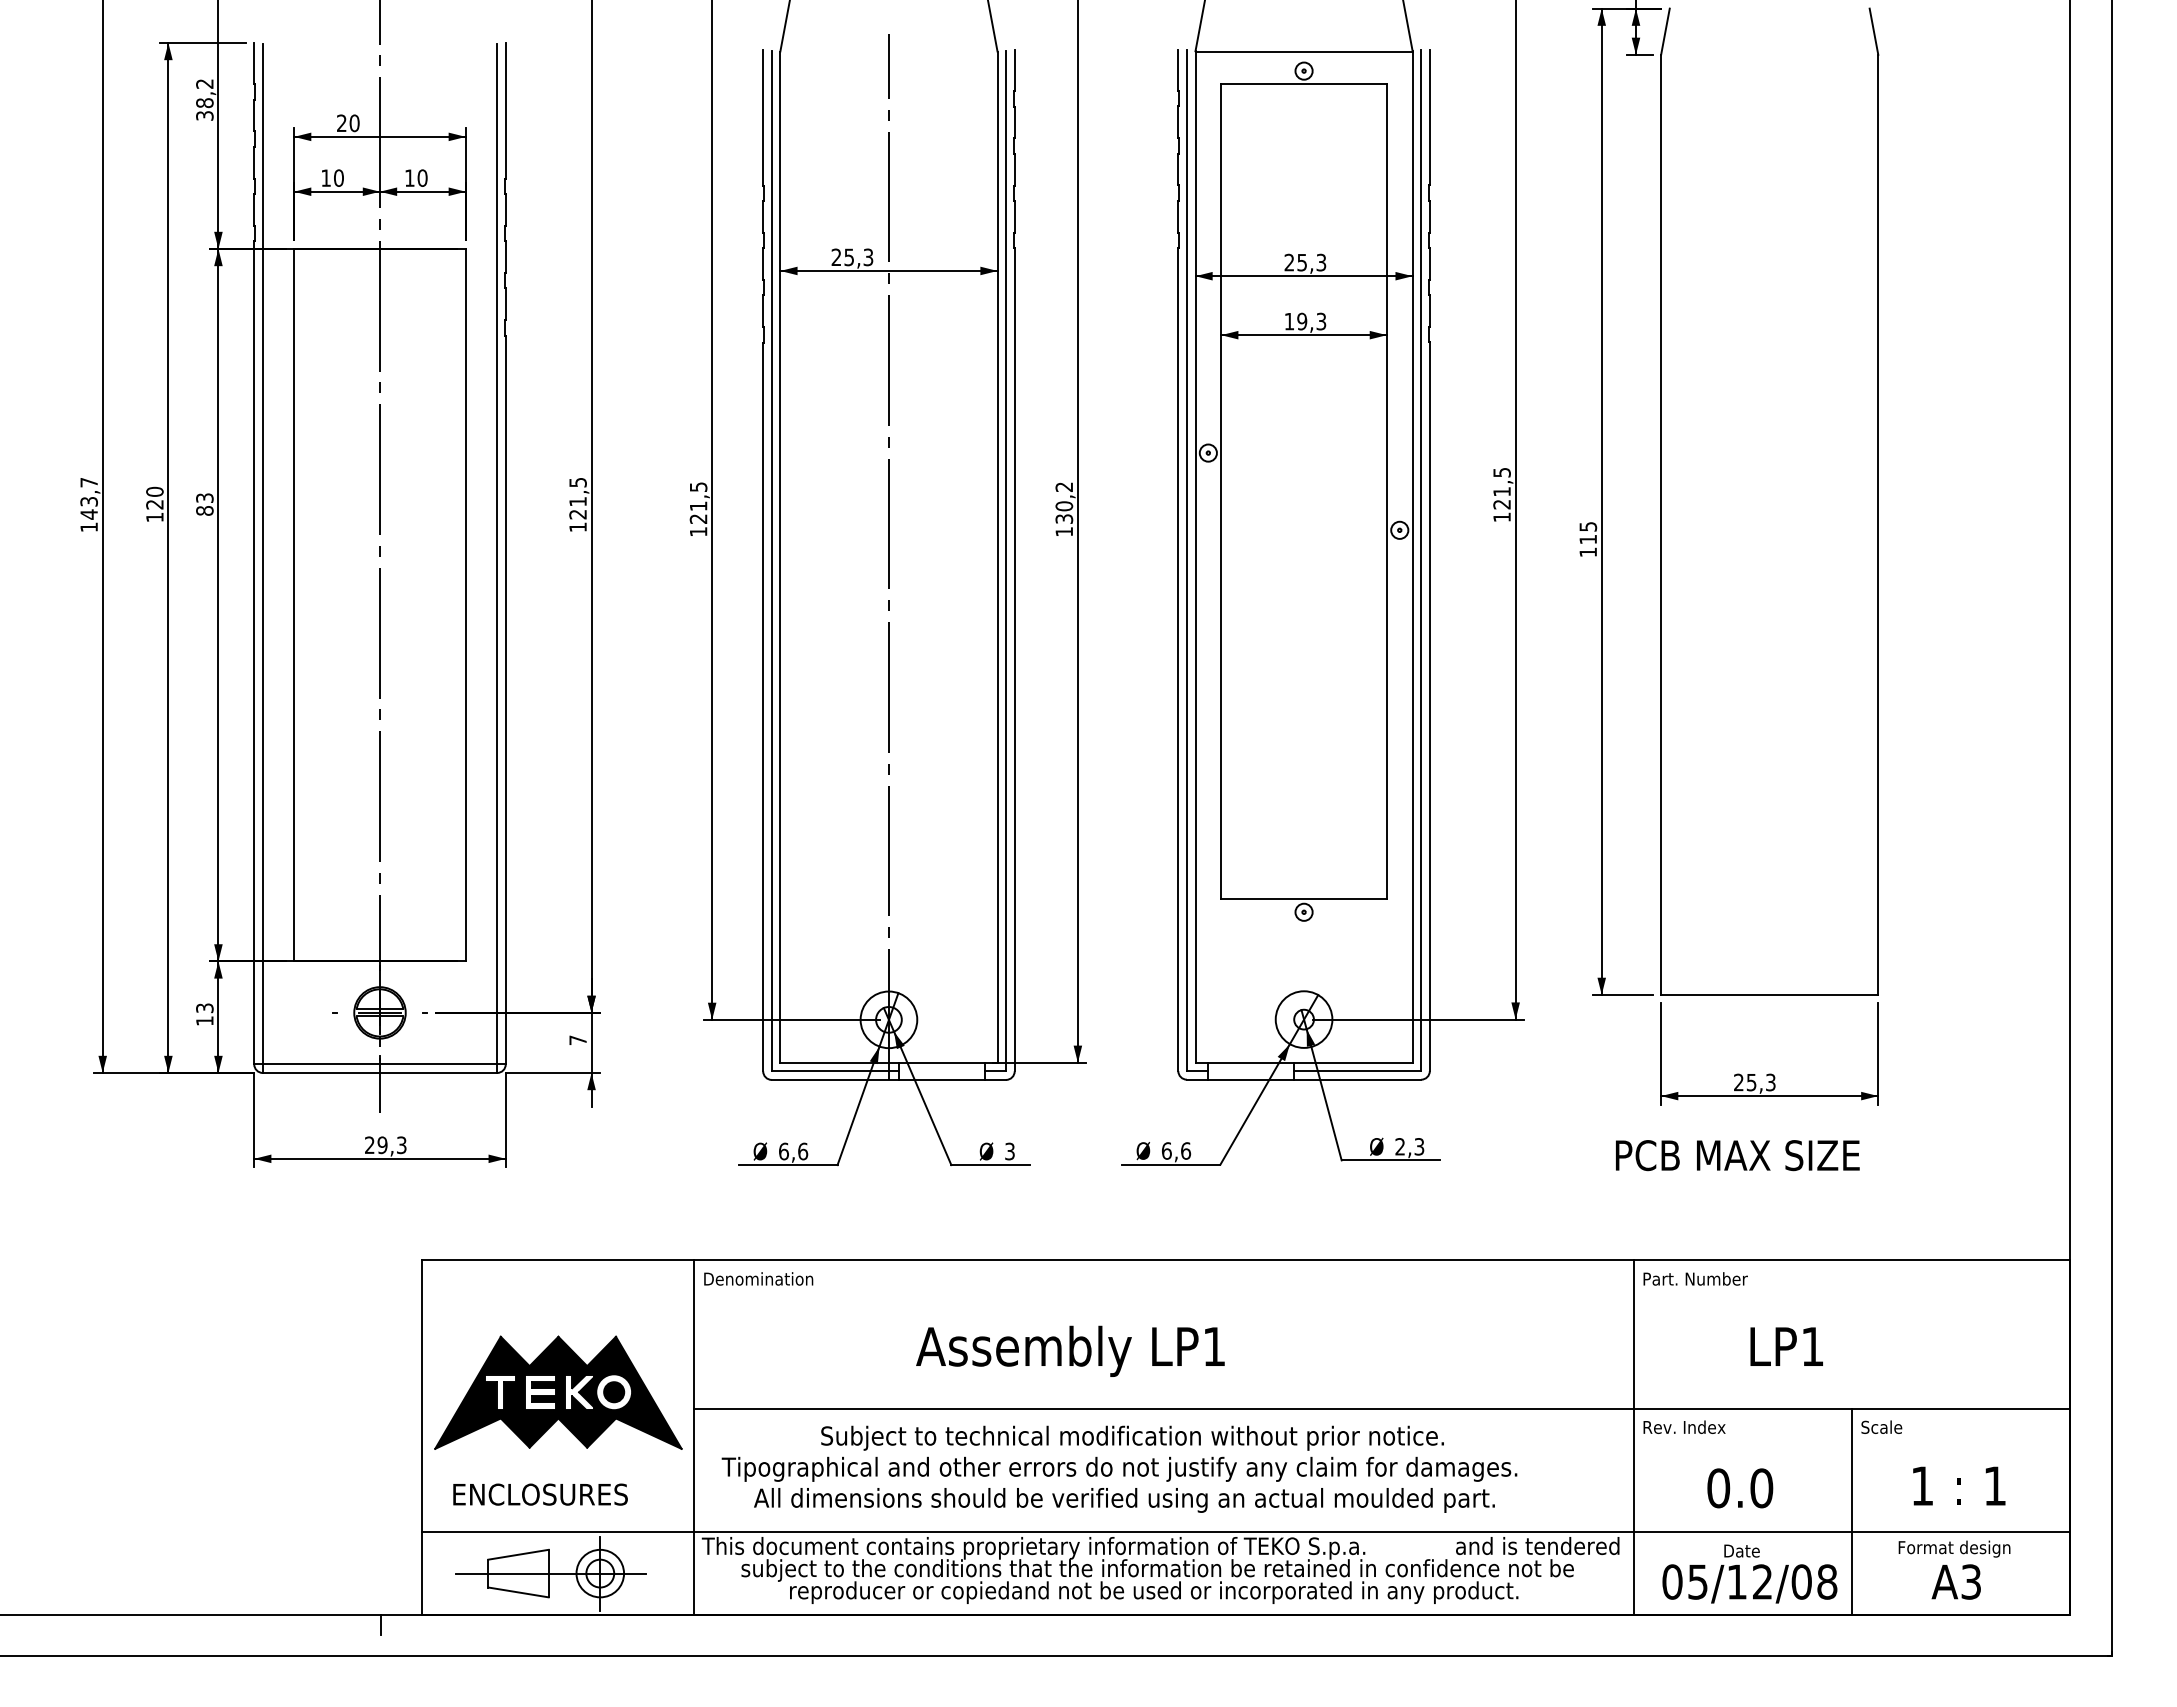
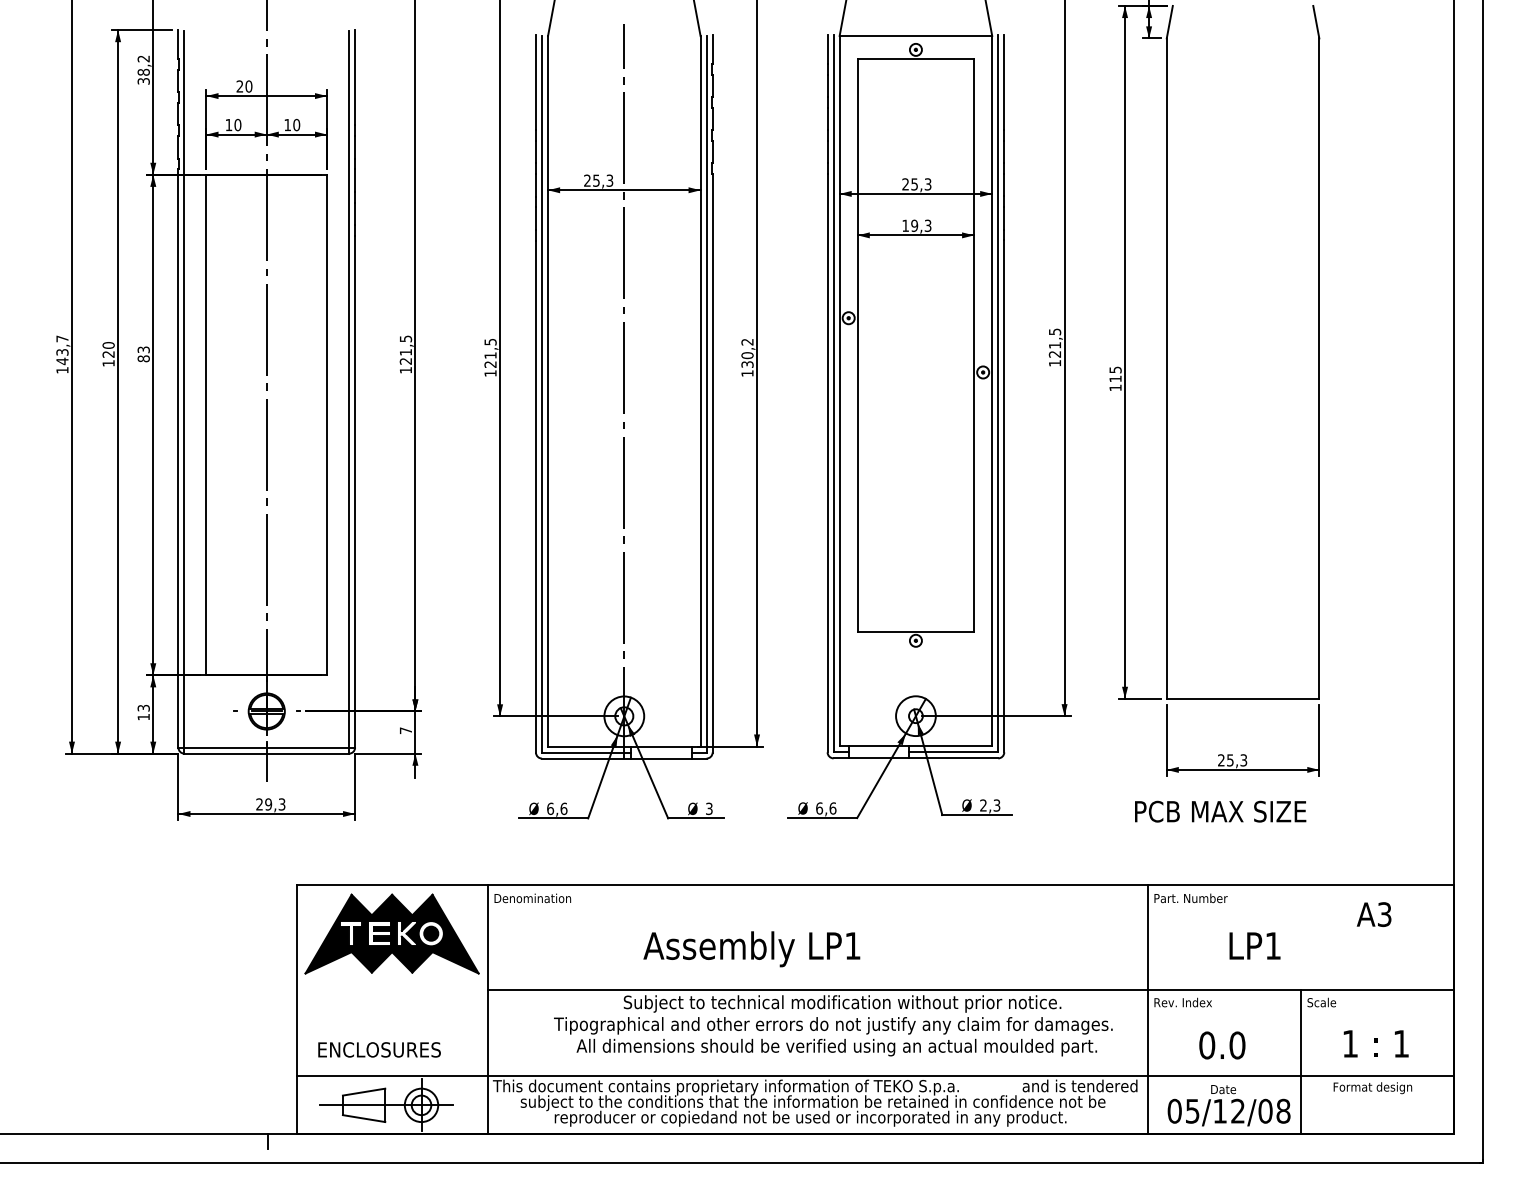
part: (558, 1392) -> (392, 933), moved
text: (1119, 1468) -> (833, 1025), moved
text: (1955, 1581) -> (1373, 914), moved

